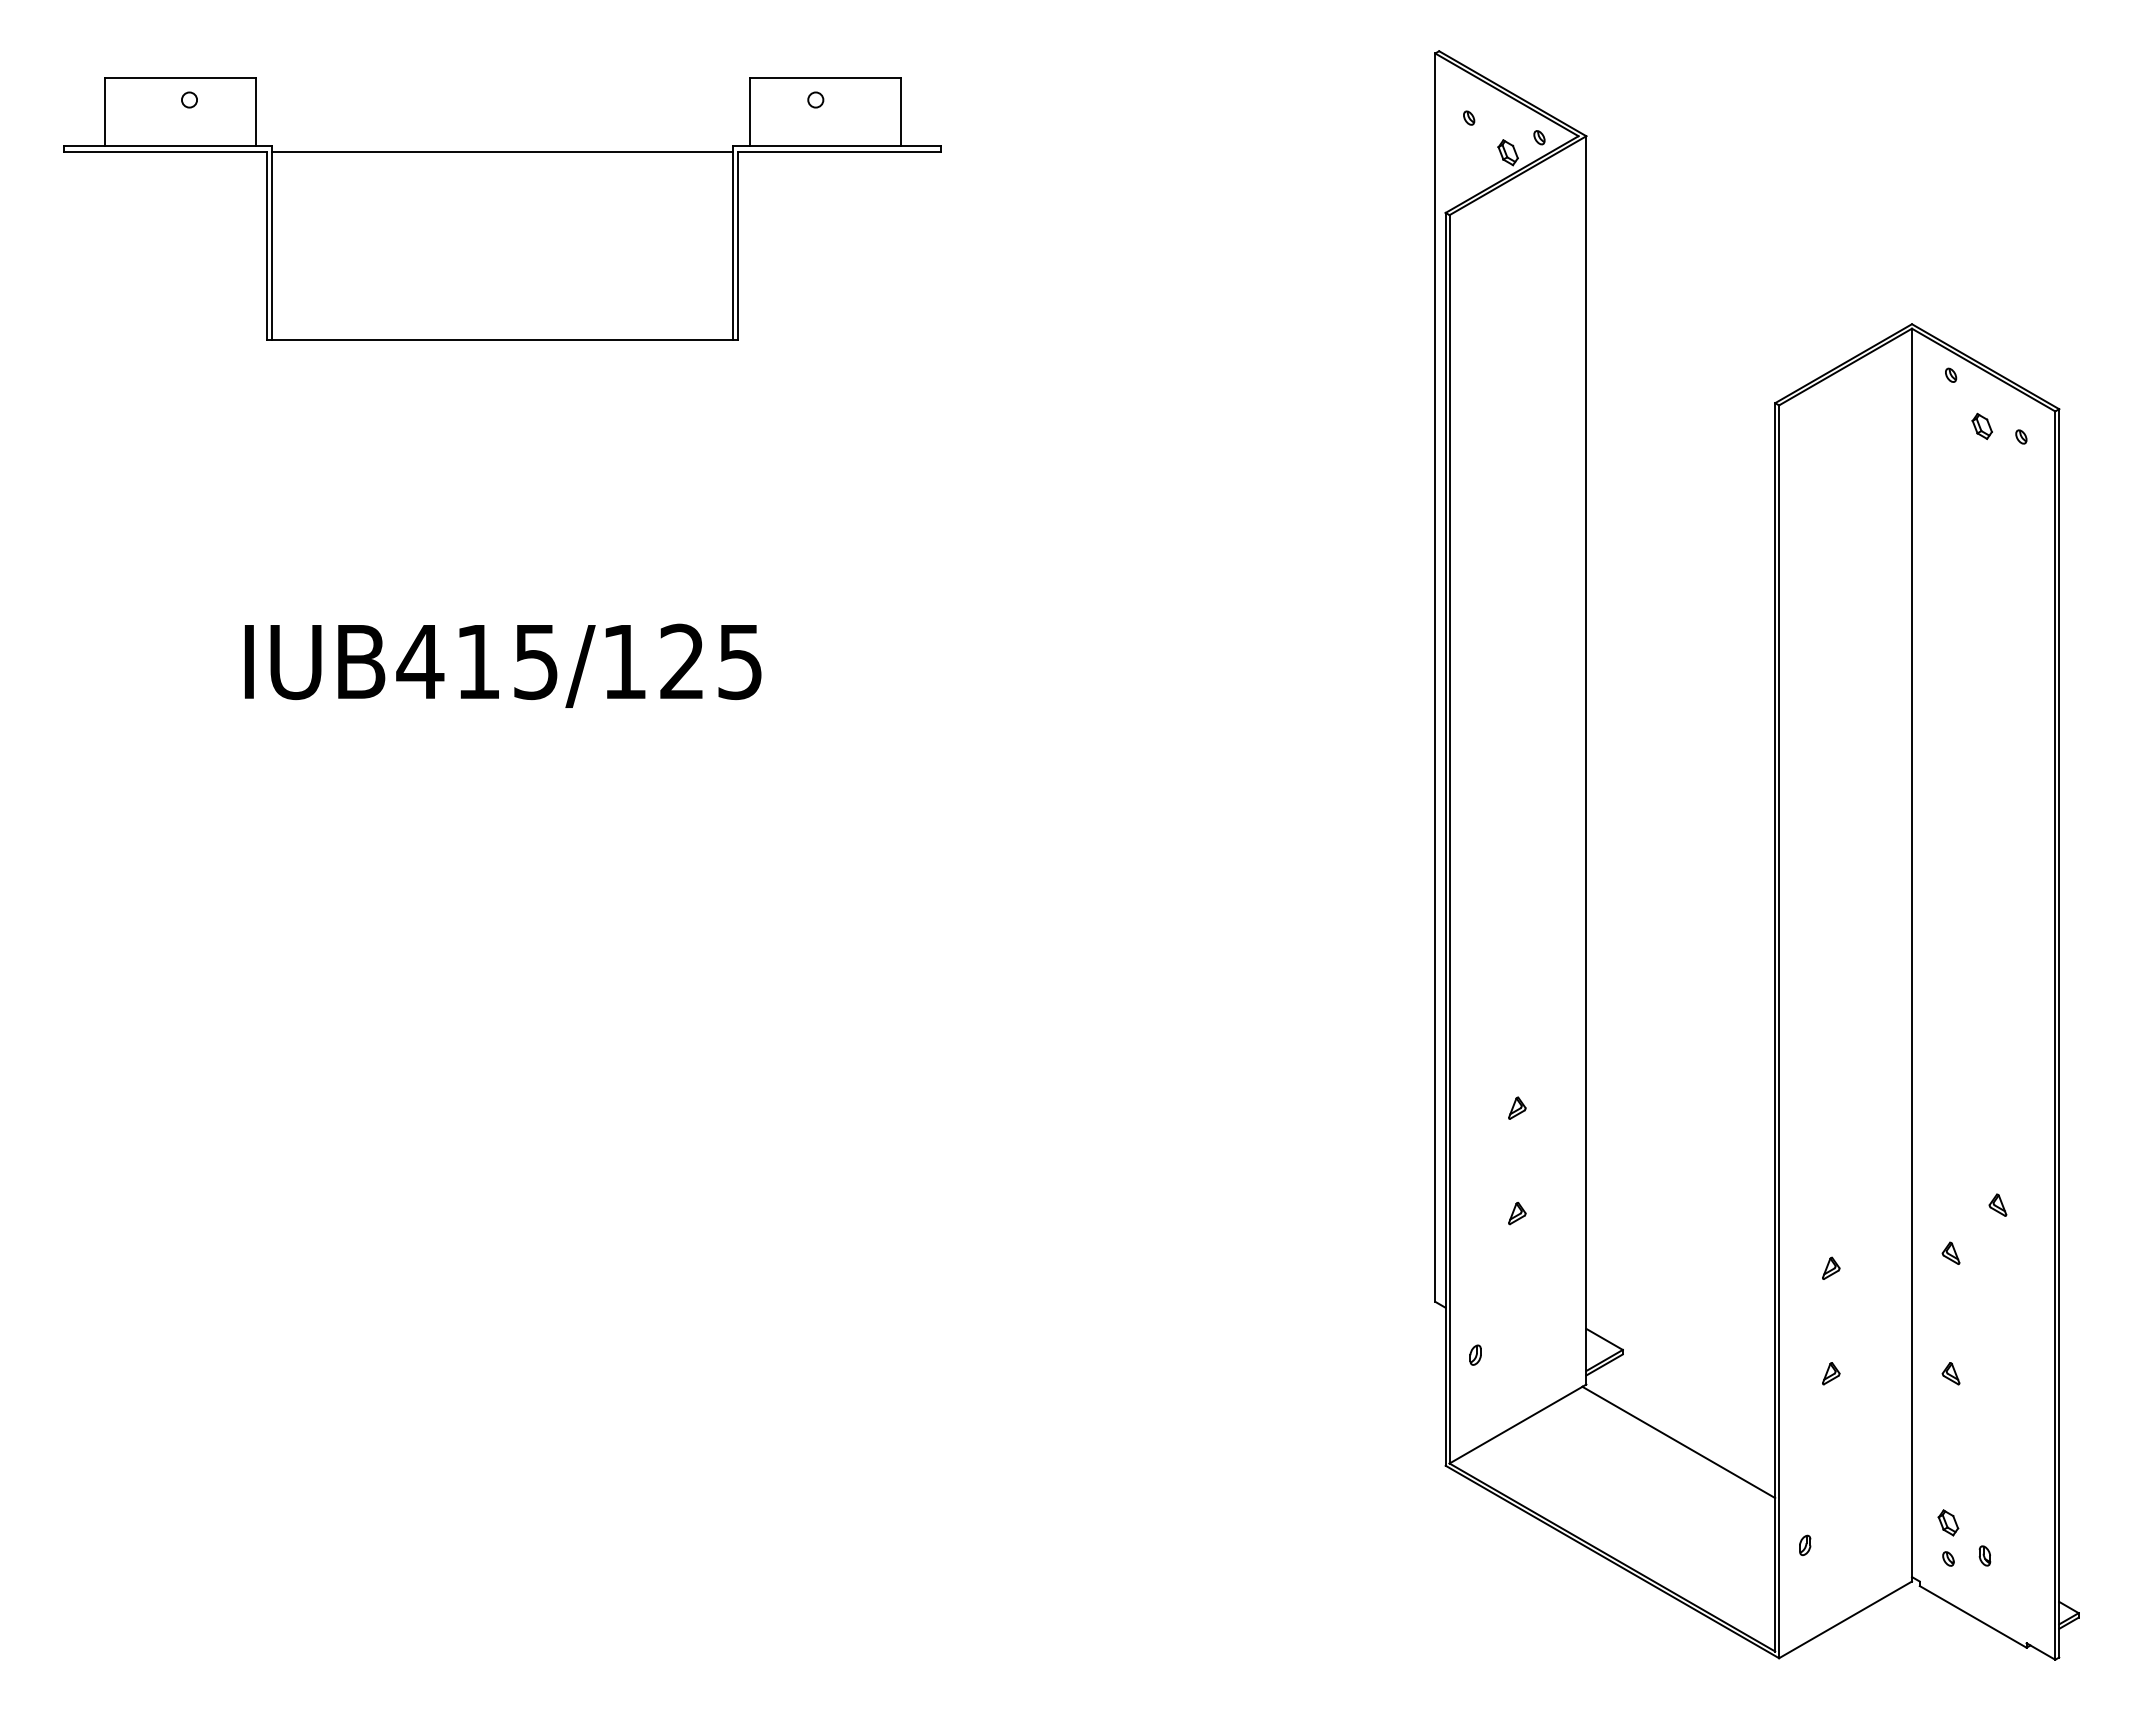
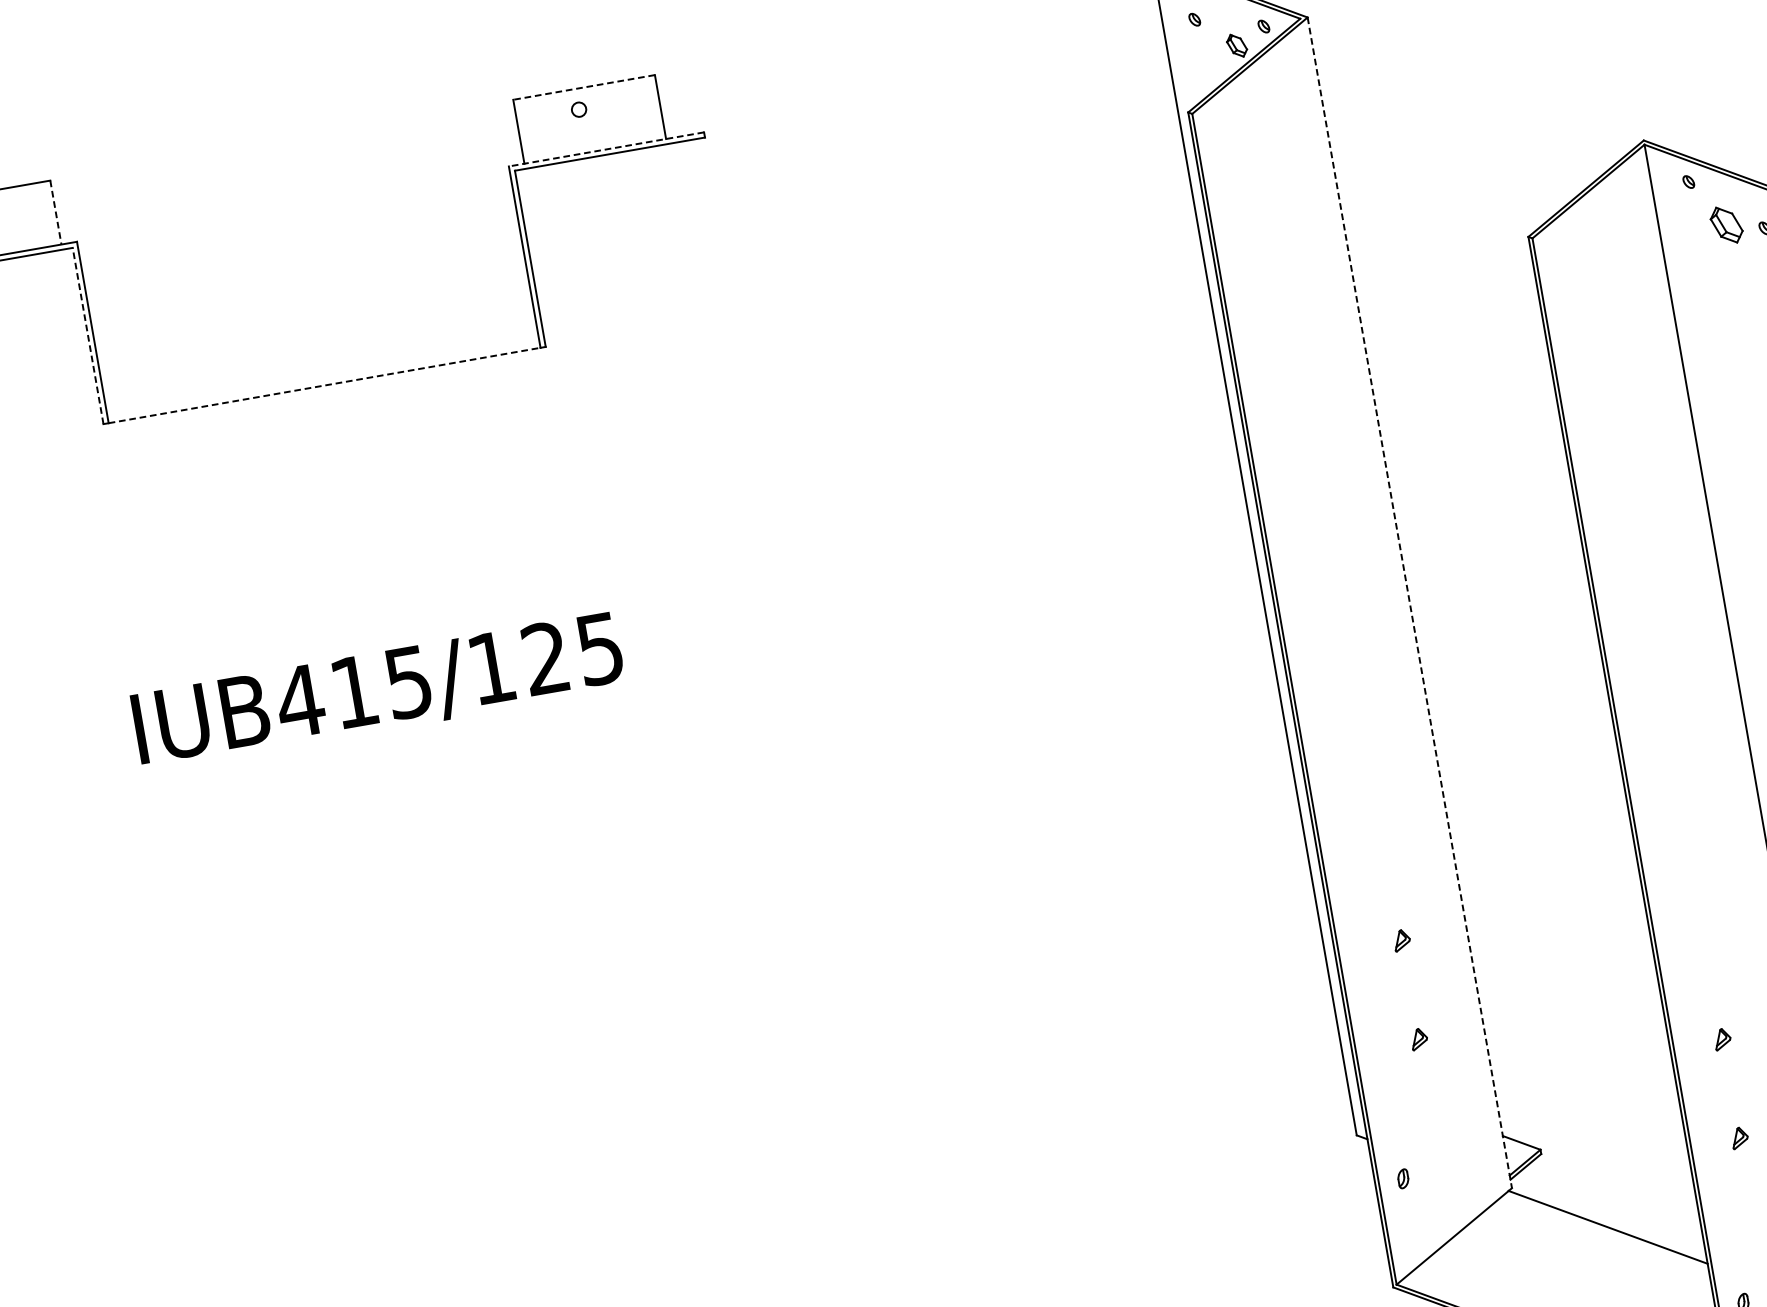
line: (825, 77) -> (584, 86), solid -> dashed
line: (255, 112) -> (55, 213), solid -> dashed
line: (836, 146) -> (606, 149), solid -> dashed
line: (502, 151) -> (293, 209), removed
line: (266, 245) -> (87, 336), solid -> dashed
line: (503, 339) -> (325, 385), solid -> dashed
part: (1981, 425) -> (1725, 224), size x1.6
line: (1586, 760) -> (1409, 602), solid -> dashed

